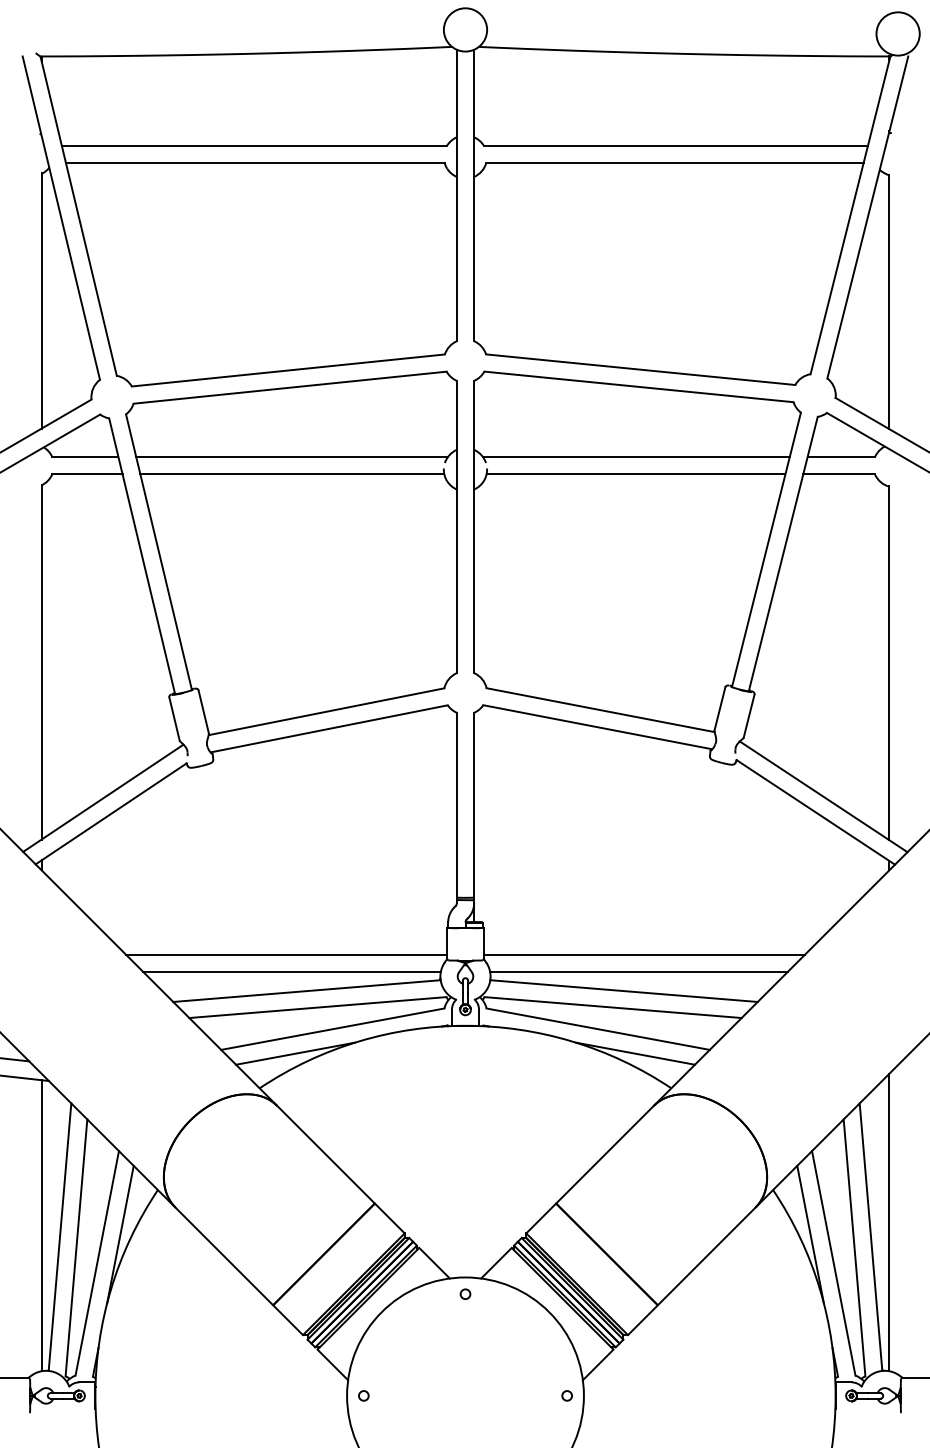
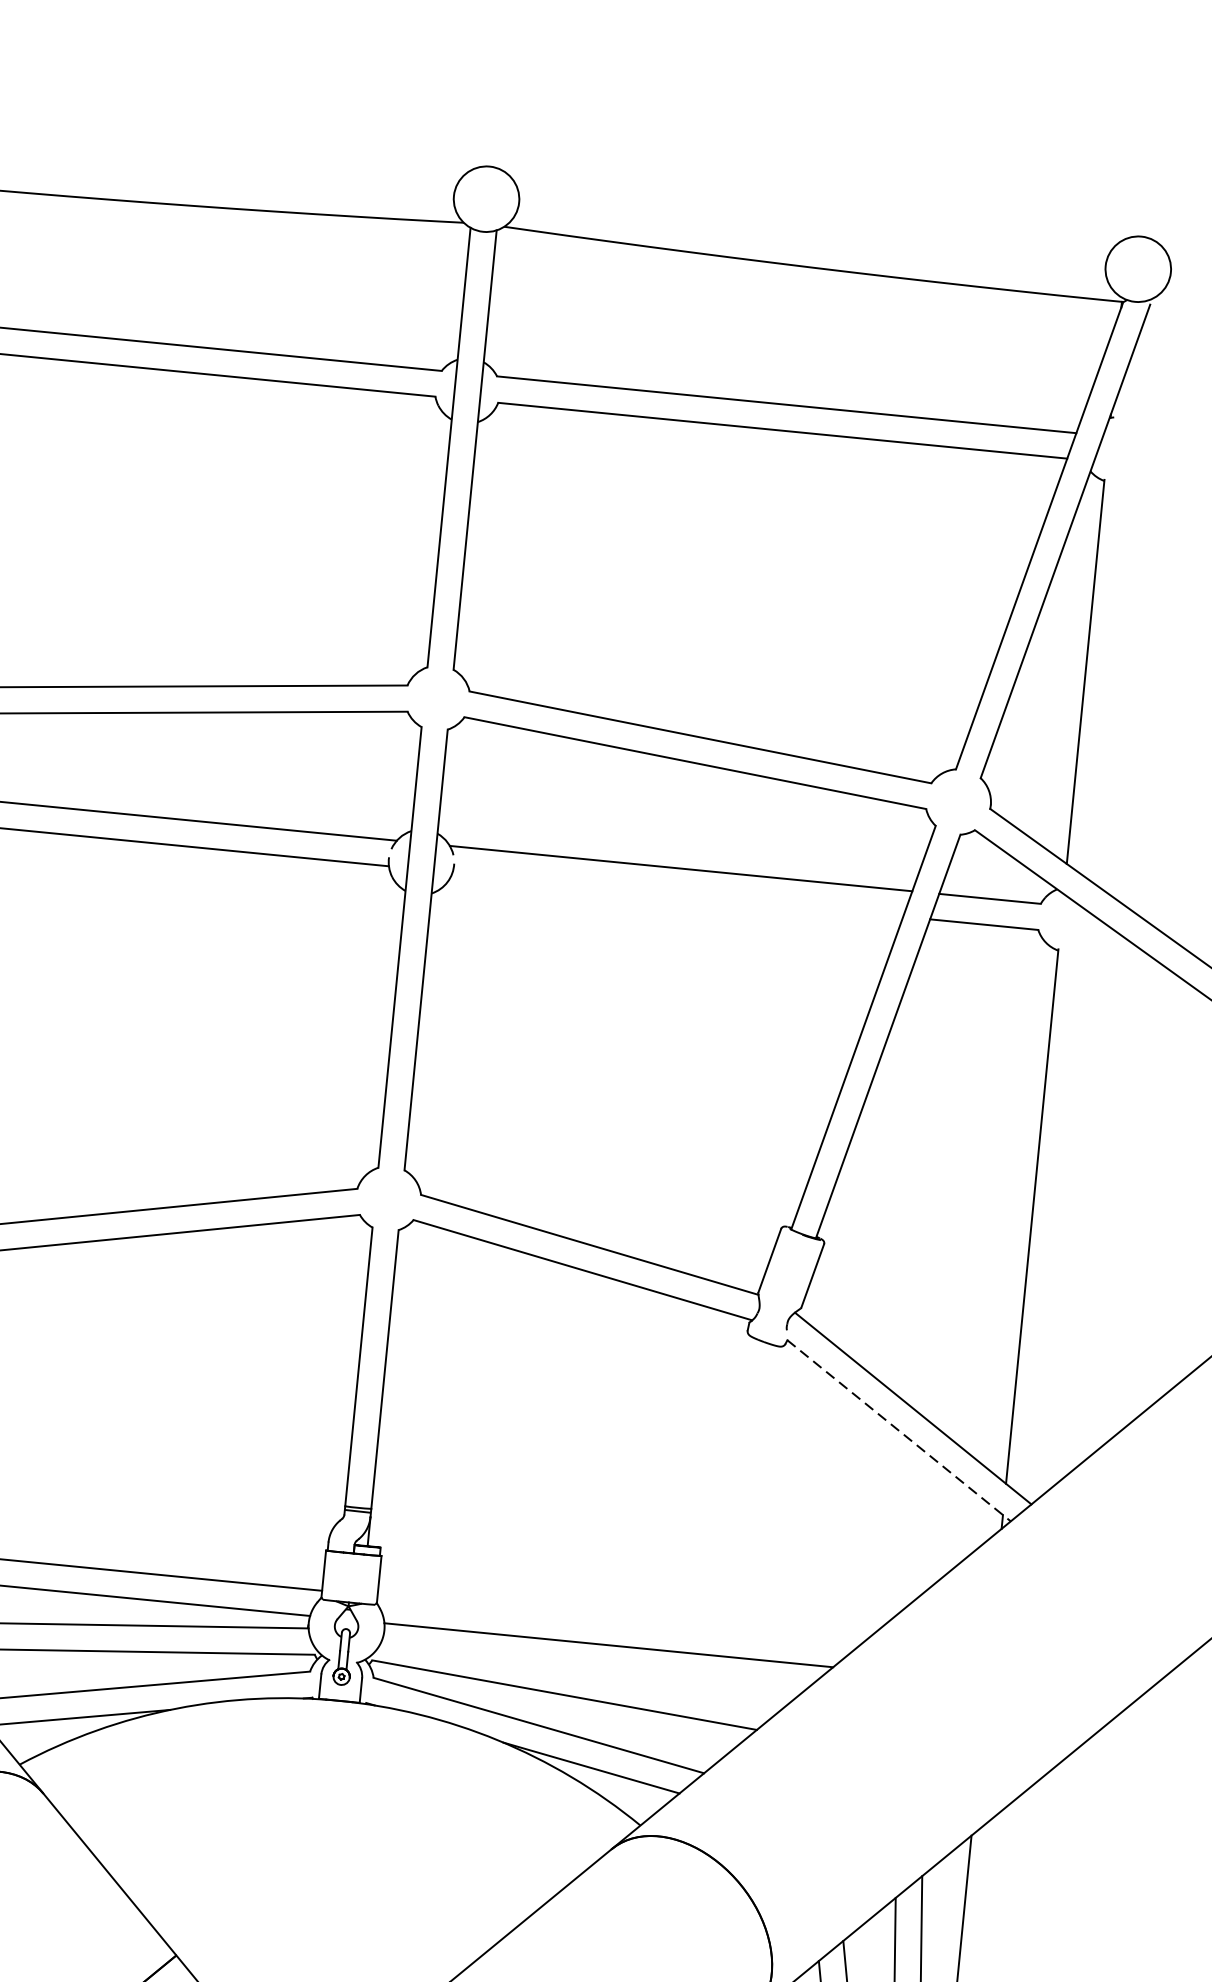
line: (635, 474) -> (677, 894), removed
line: (815, 812) -> (898, 1430), solid -> dashed
line: (644, 954) -> (619, 1619), removed
line: (623, 990) -> (582, 1670), removed

